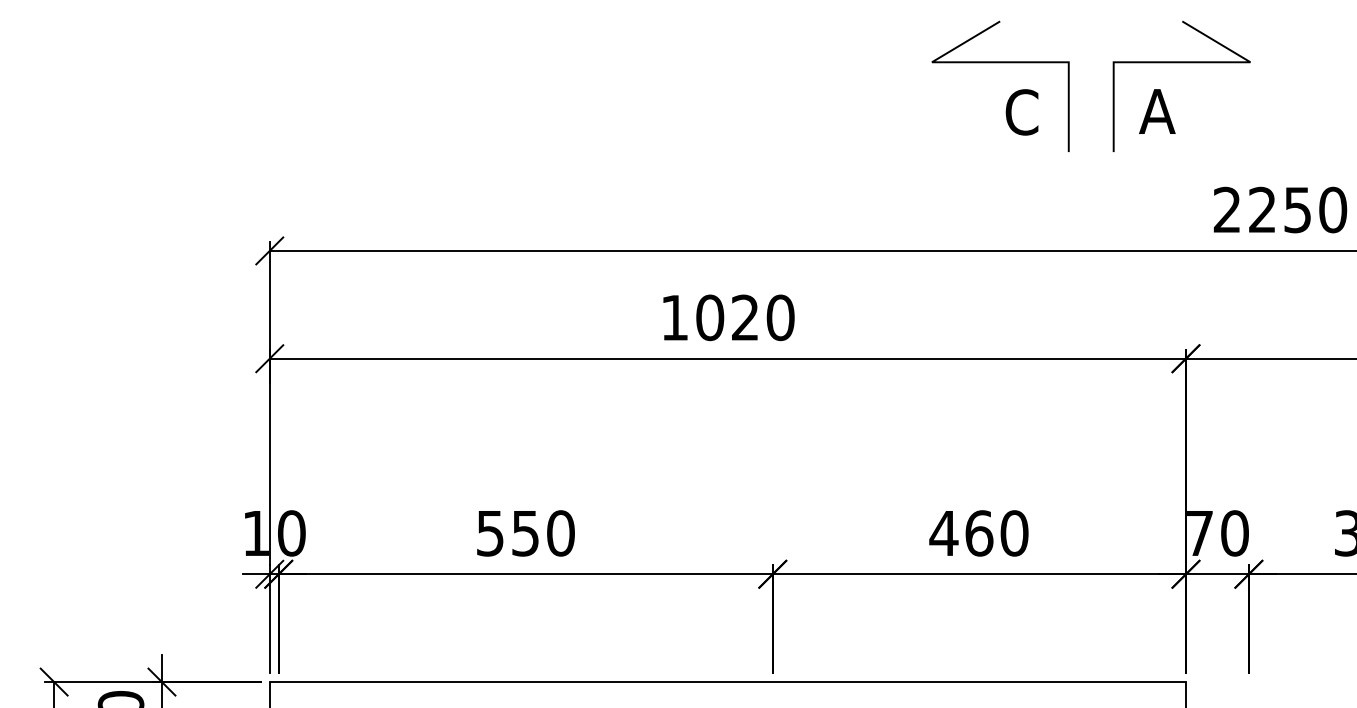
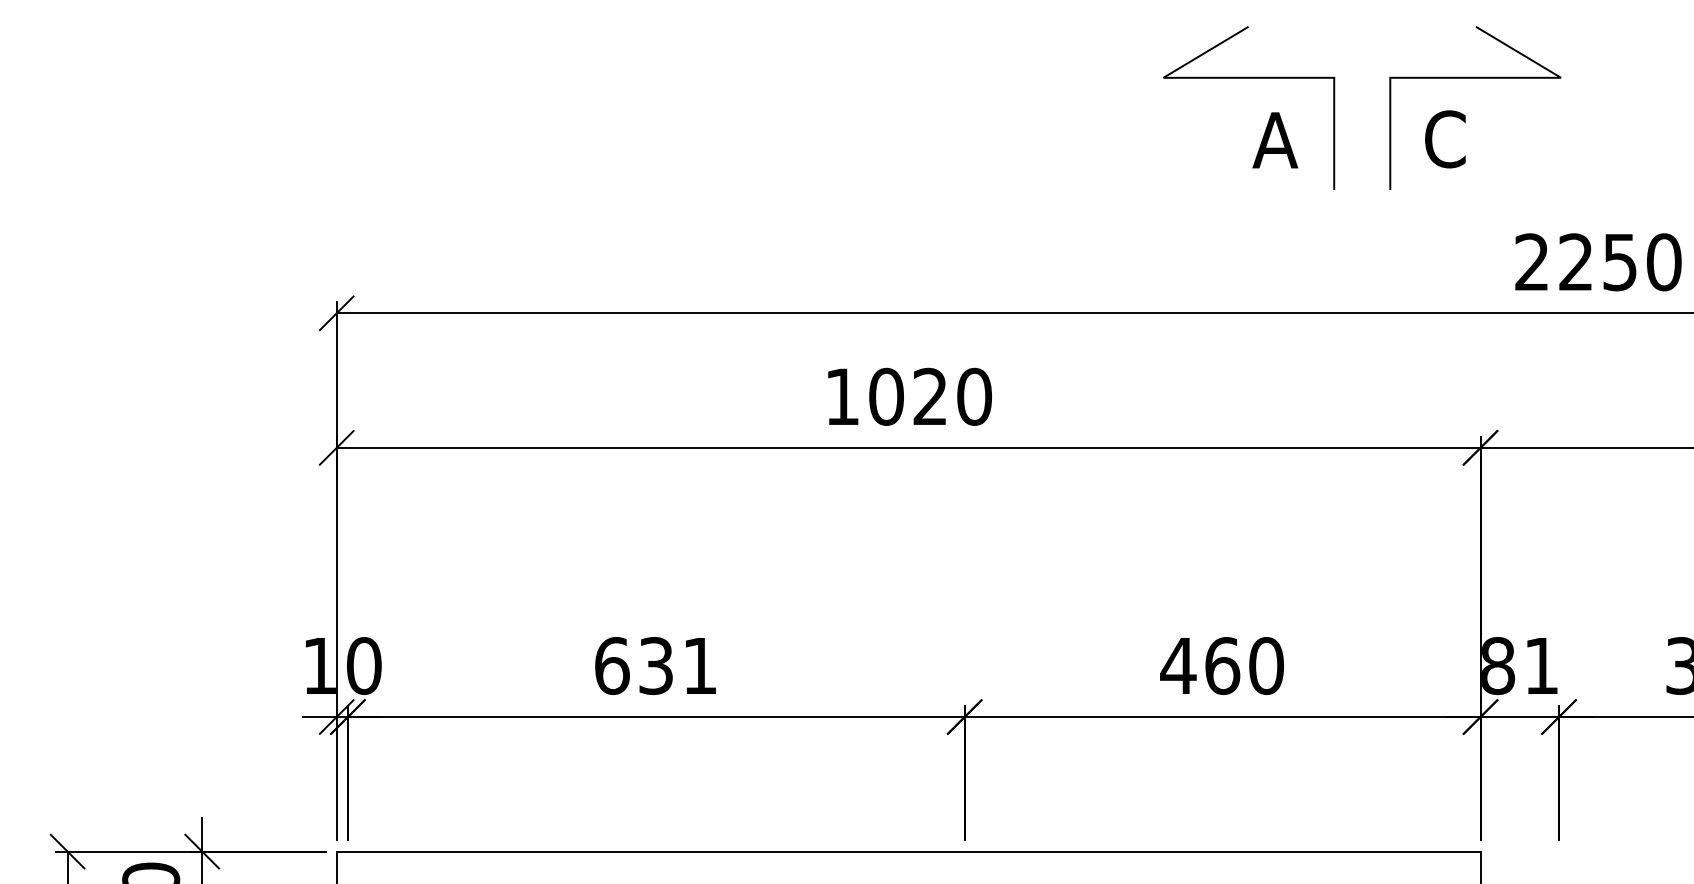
text: (1157, 111) -> (1444, 139), A -> C
text: (1021, 112) -> (1275, 140), C -> A
text: (525, 533) -> (655, 666), 550 -> 631
text: (1217, 533) -> (1519, 666), 70 -> 81

